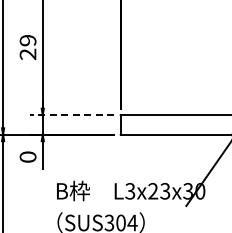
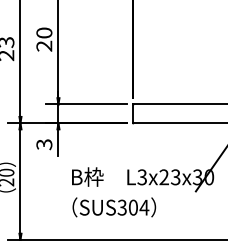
text: (28, 40) -> (44, 32), 29 -> 20
line: (72, 115) -> (86, 104), dashed -> solid
text: (28, 157) -> (44, 144), 0 -> 3

